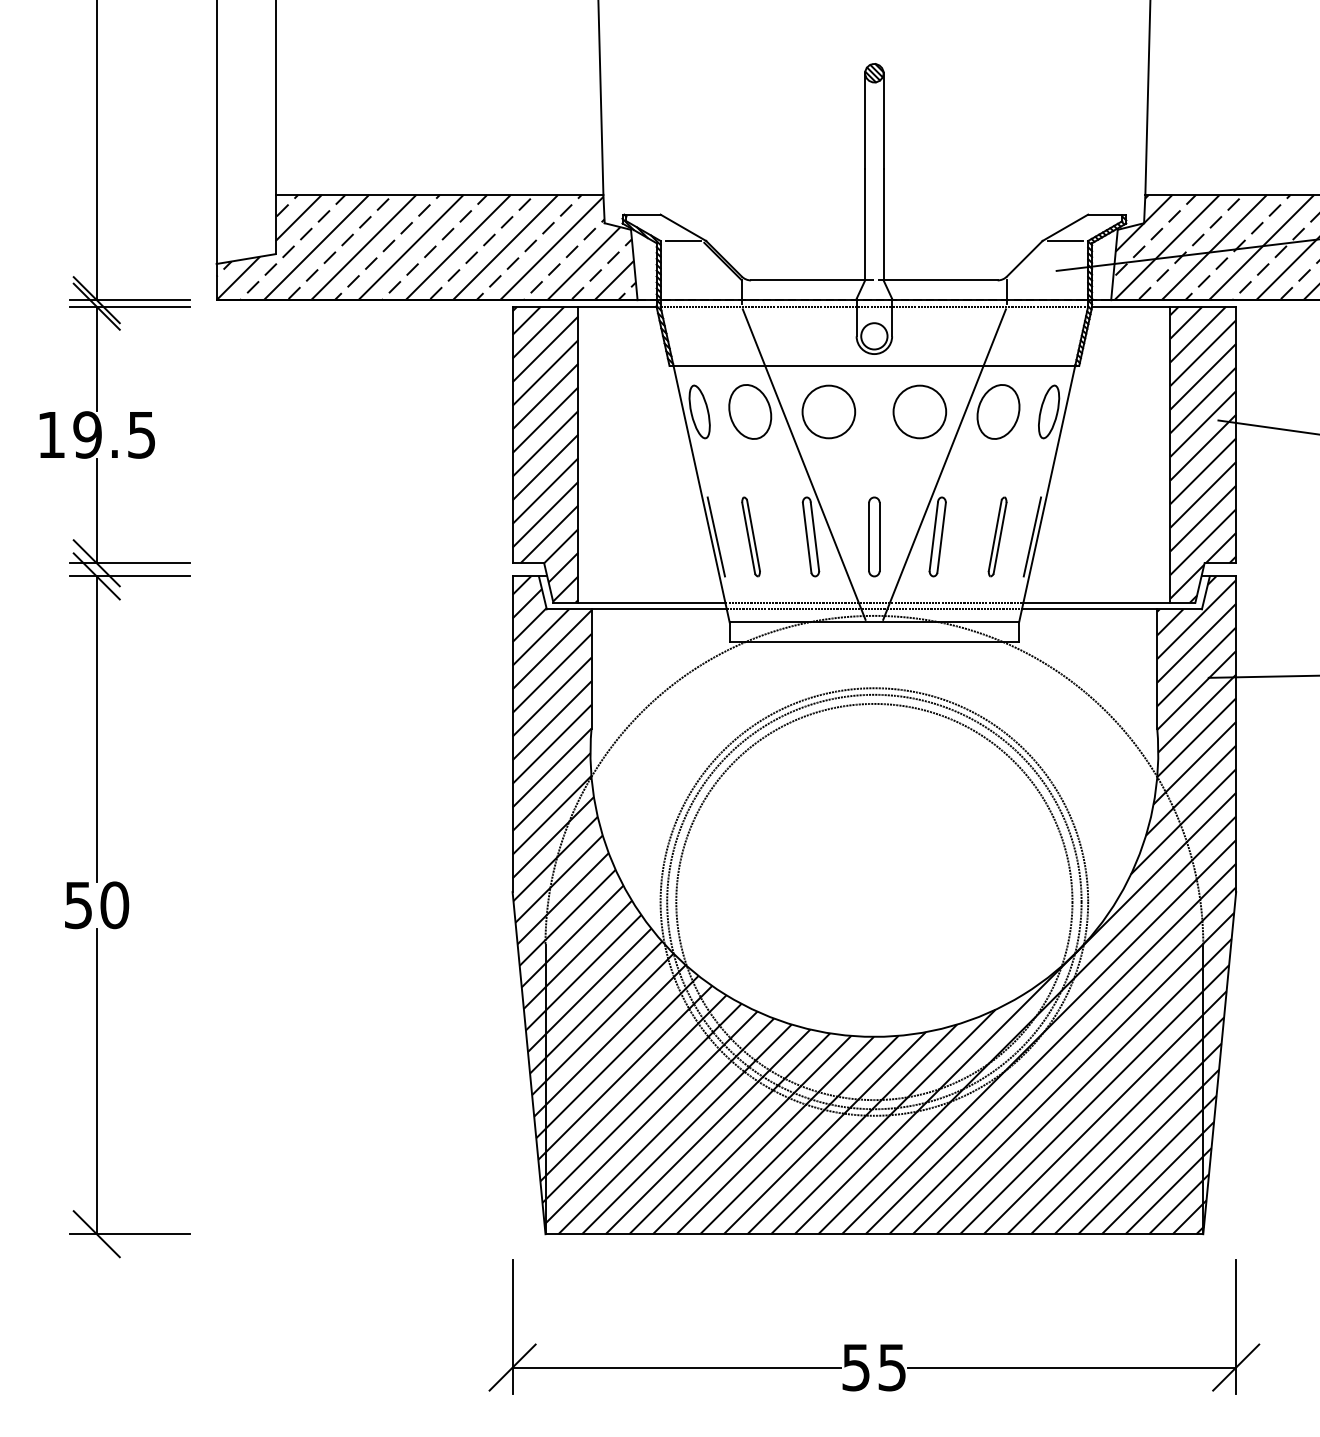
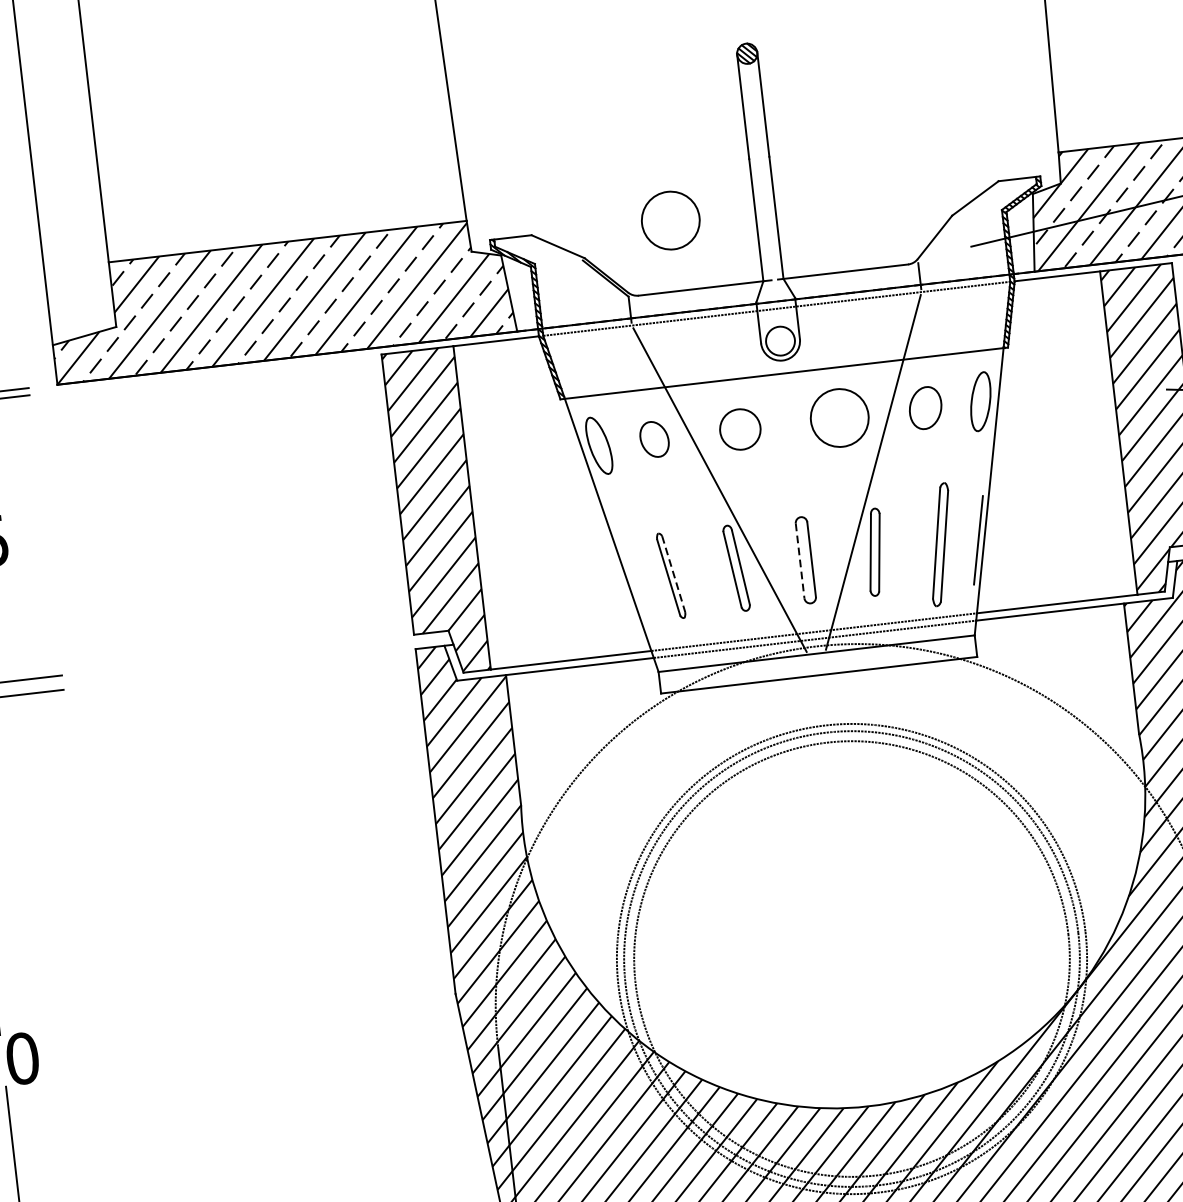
circle: (787, 215) -> (670, 220), added
line: (682, 240) -> (558, 260), removed
line: (1064, 240) -> (976, 212), removed
part: (750, 411) -> (654, 438), size x0.6
circle: (828, 411) -> (739, 429), size x0.7
part: (998, 411) -> (925, 407), size x0.7
line: (716, 536) -> (633, 579), removed
line: (753, 536) -> (673, 575), solid -> dashed
part: (997, 536) -> (940, 544), size x1.4
line: (869, 537) -> (800, 561), solid -> dashed

